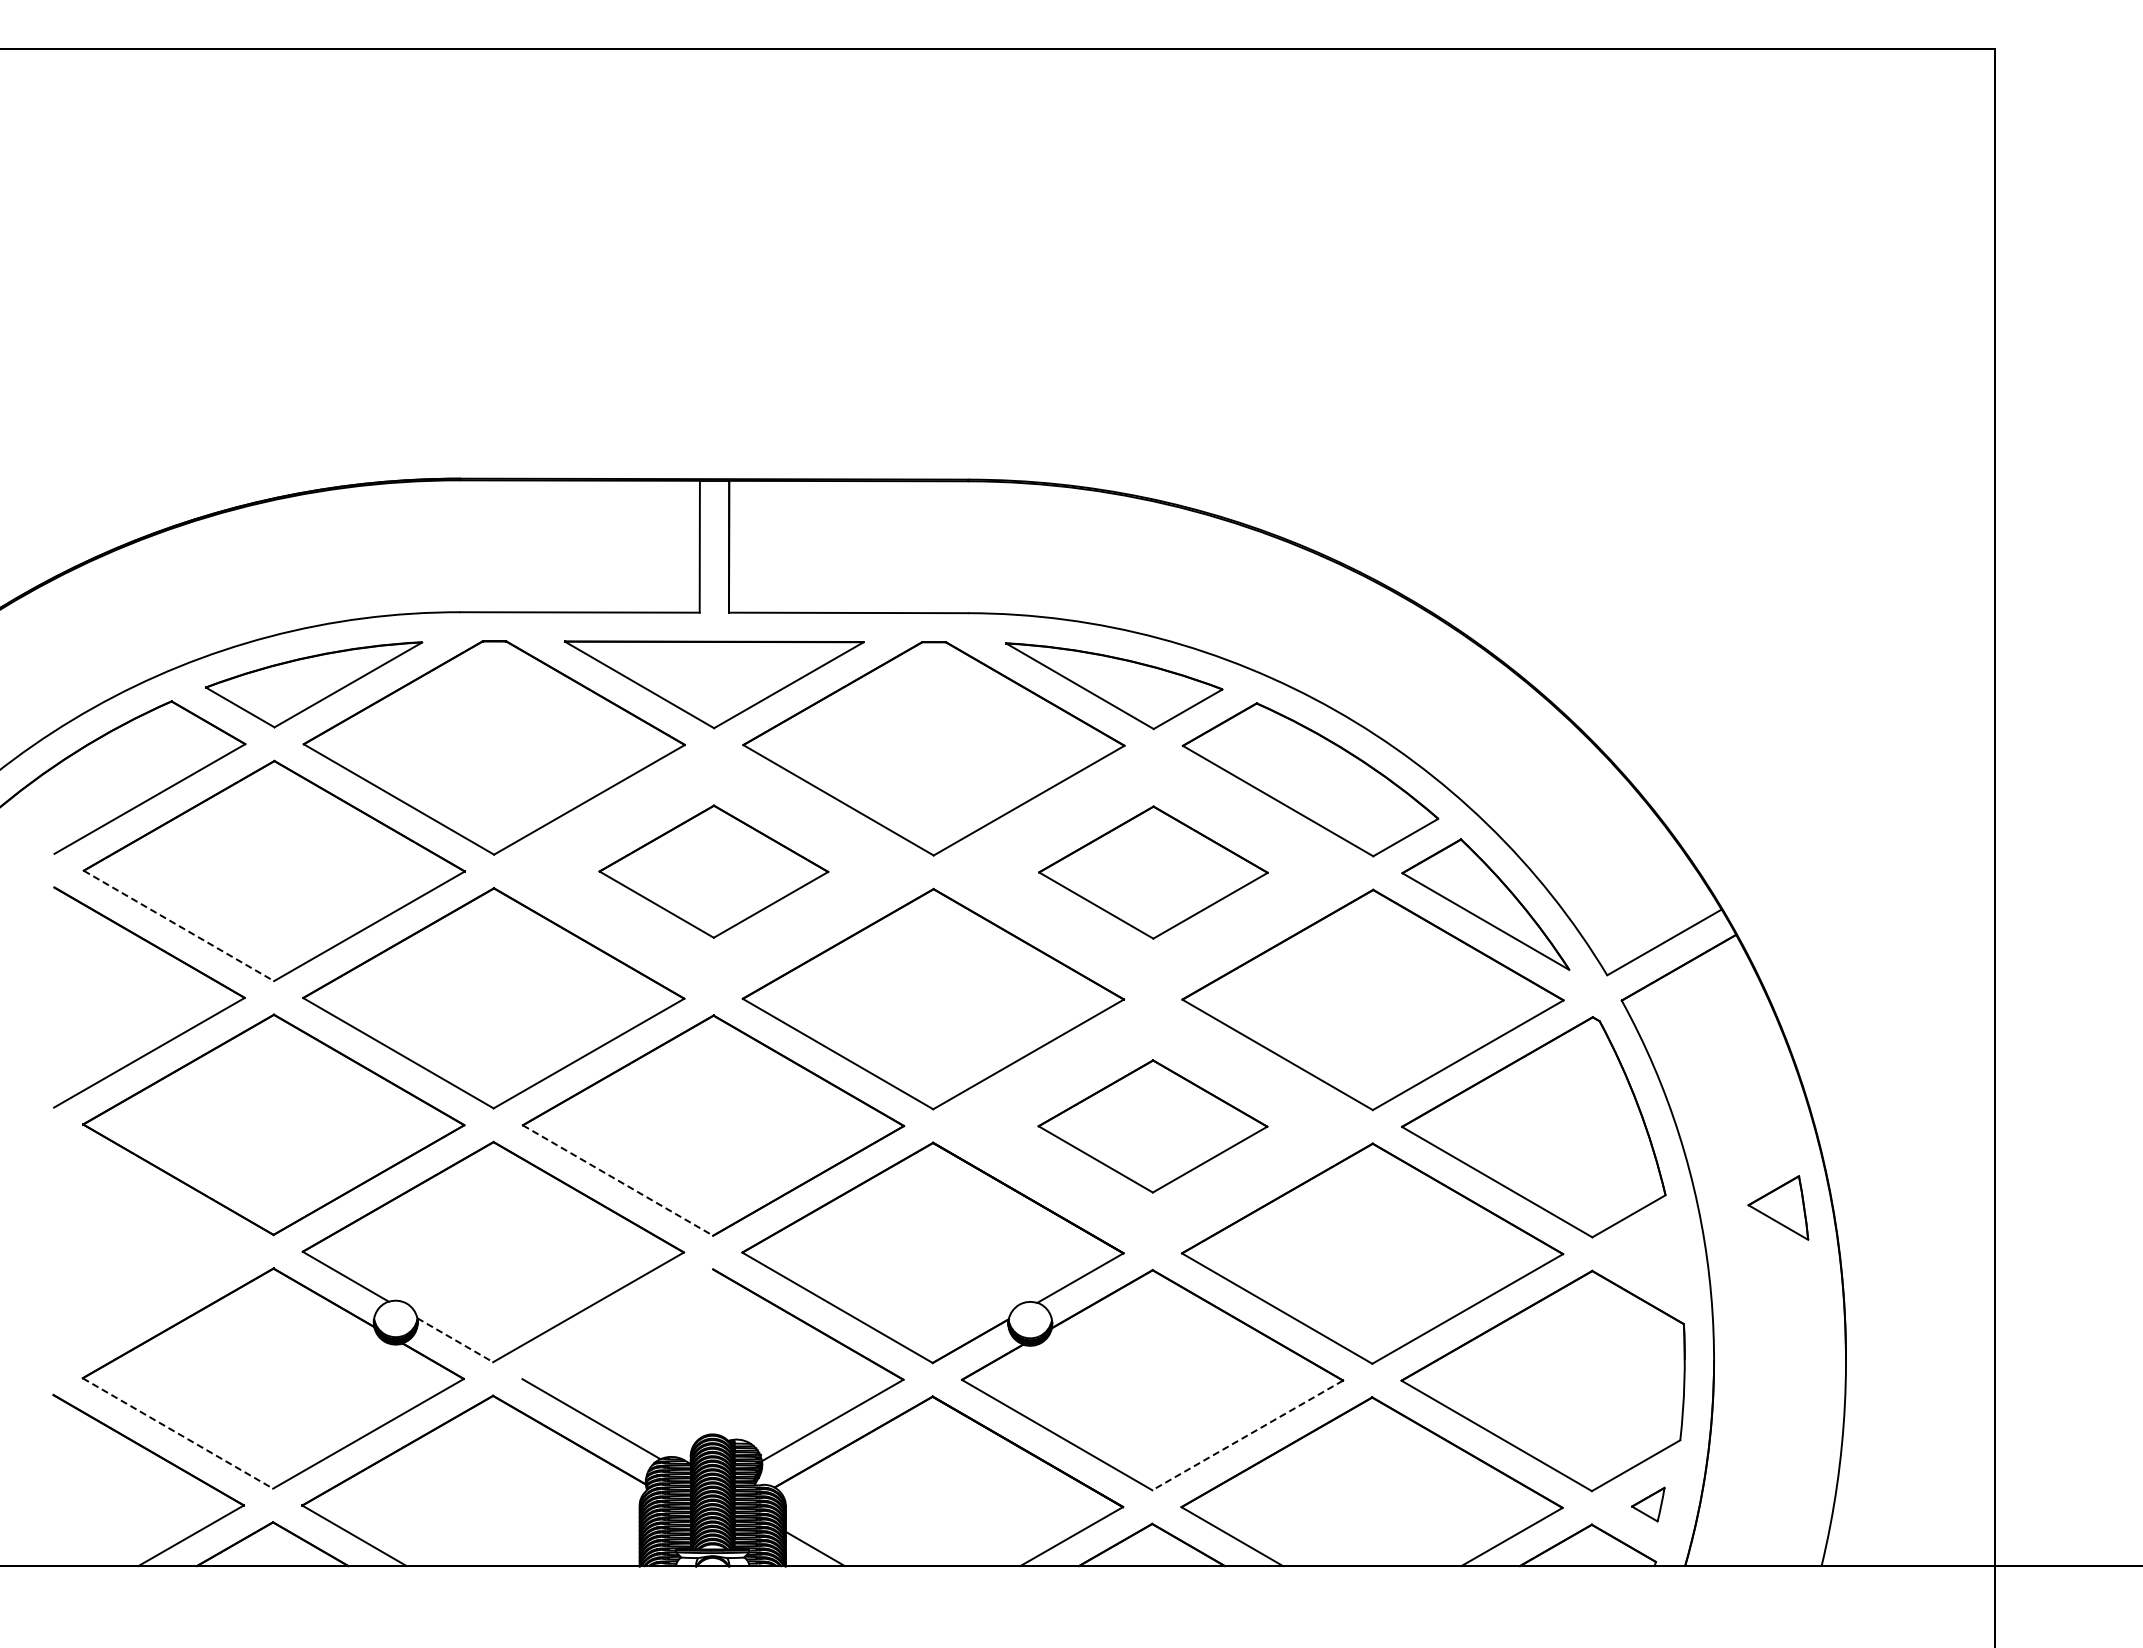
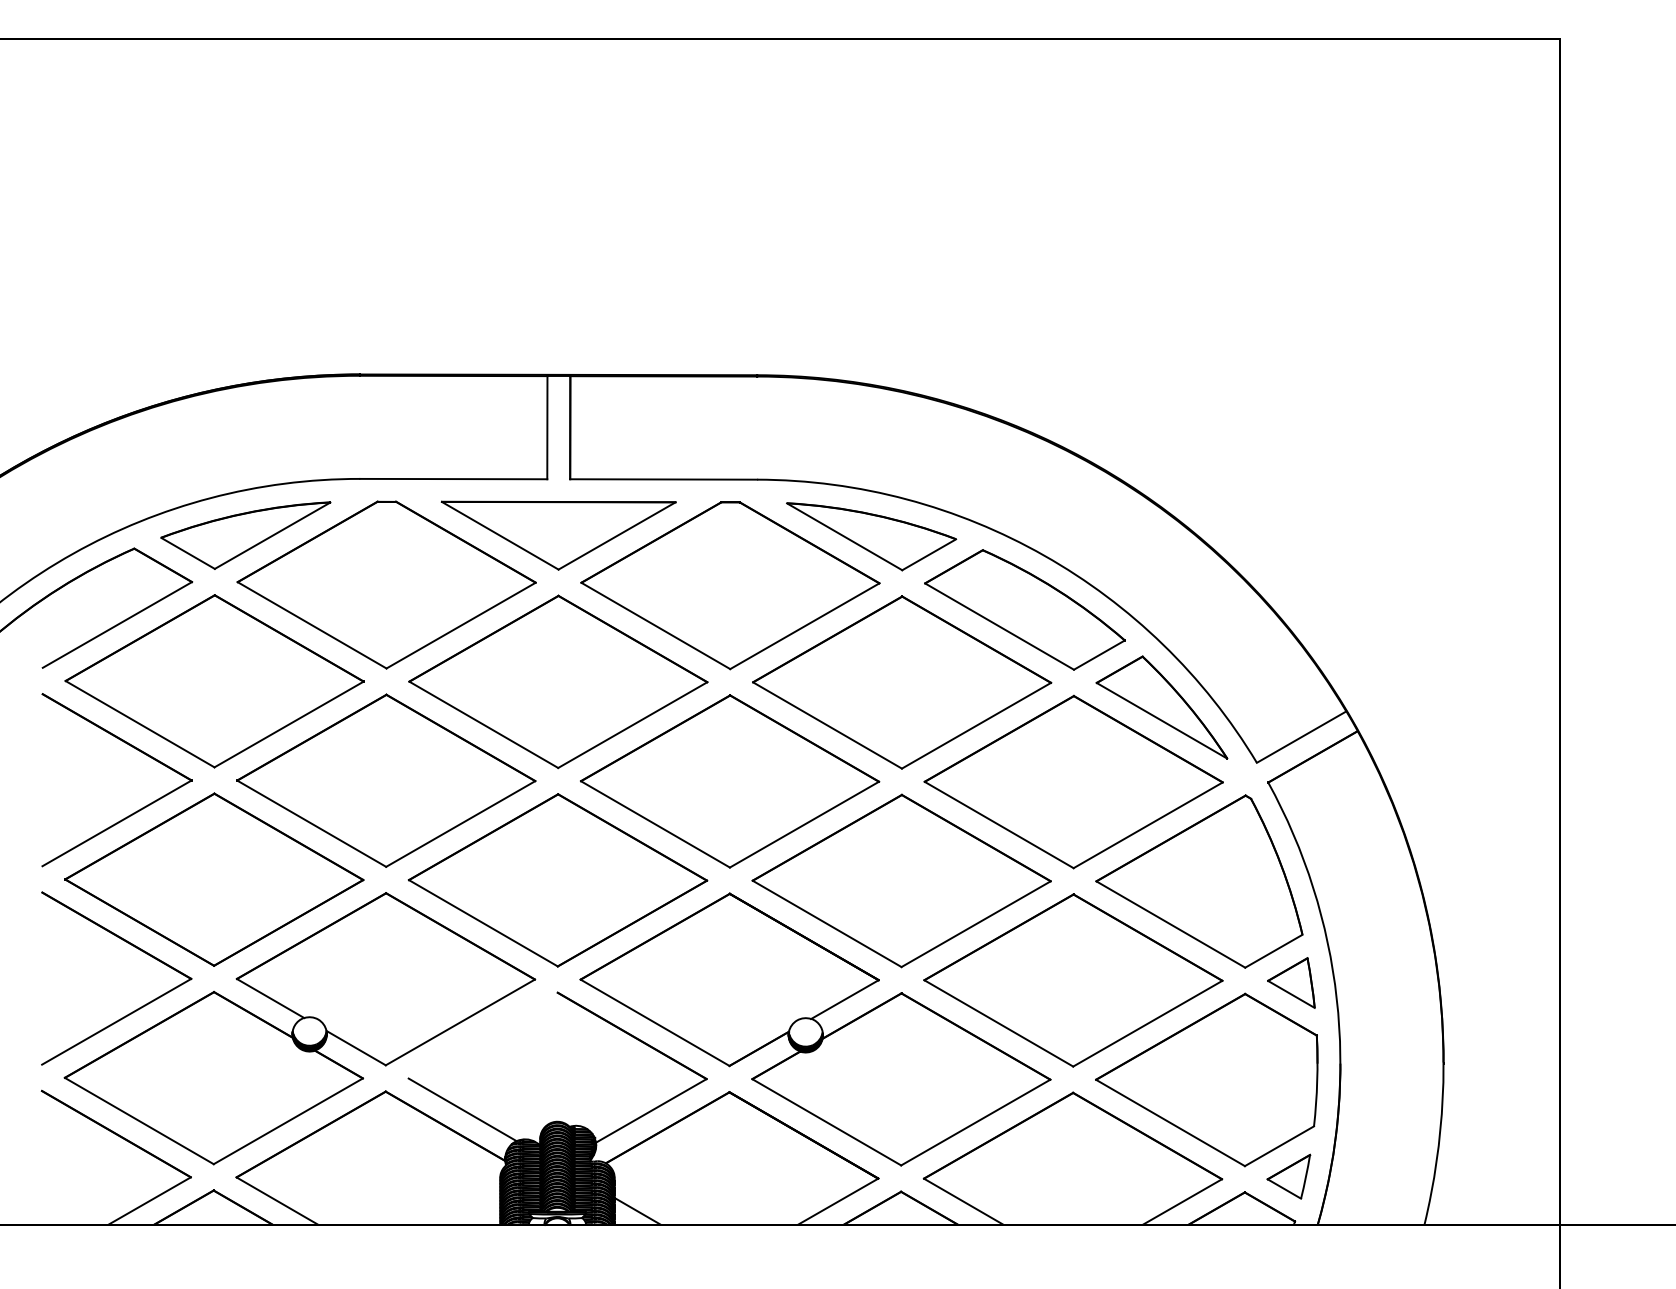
part: (713, 871) -> (558, 681), size x1.67
part: (1153, 872) -> (902, 682), size x1.67
line: (178, 925) -> (139, 723), dashed -> solid
part: (1152, 1126) -> (901, 881), size x1.67
line: (618, 1180) -> (483, 923), dashed -> solid
part: (1778, 1207) -> (1291, 982), moved
part: (170, 1210) -> (133, 946), added
line: (455, 1340) -> (356, 1048), dashed -> solid
line: (178, 1433) -> (139, 1121), dashed -> solid
line: (1247, 1435) -> (975, 1122), dashed -> solid
part: (1648, 1504) -> (1289, 1176), size x1.67

